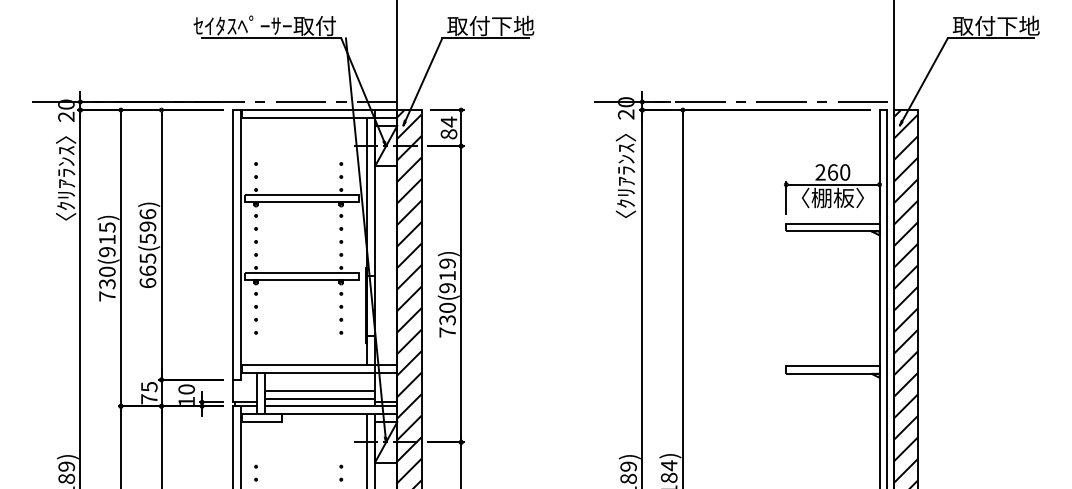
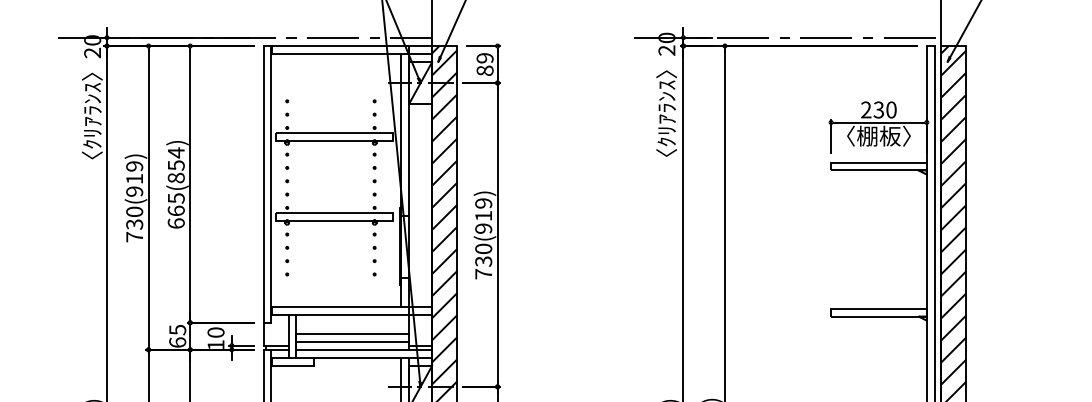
text: (448, 121) -> (484, 57), 84 -> 89
text: (832, 172) -> (878, 110), 260 -> 230
text: (147, 226) -> (175, 165), 665(596) -> 665(854)
text: (107, 227) -> (134, 166), 730(915) -> 730(919)
text: (149, 399) -> (177, 342), 75 -> 65

